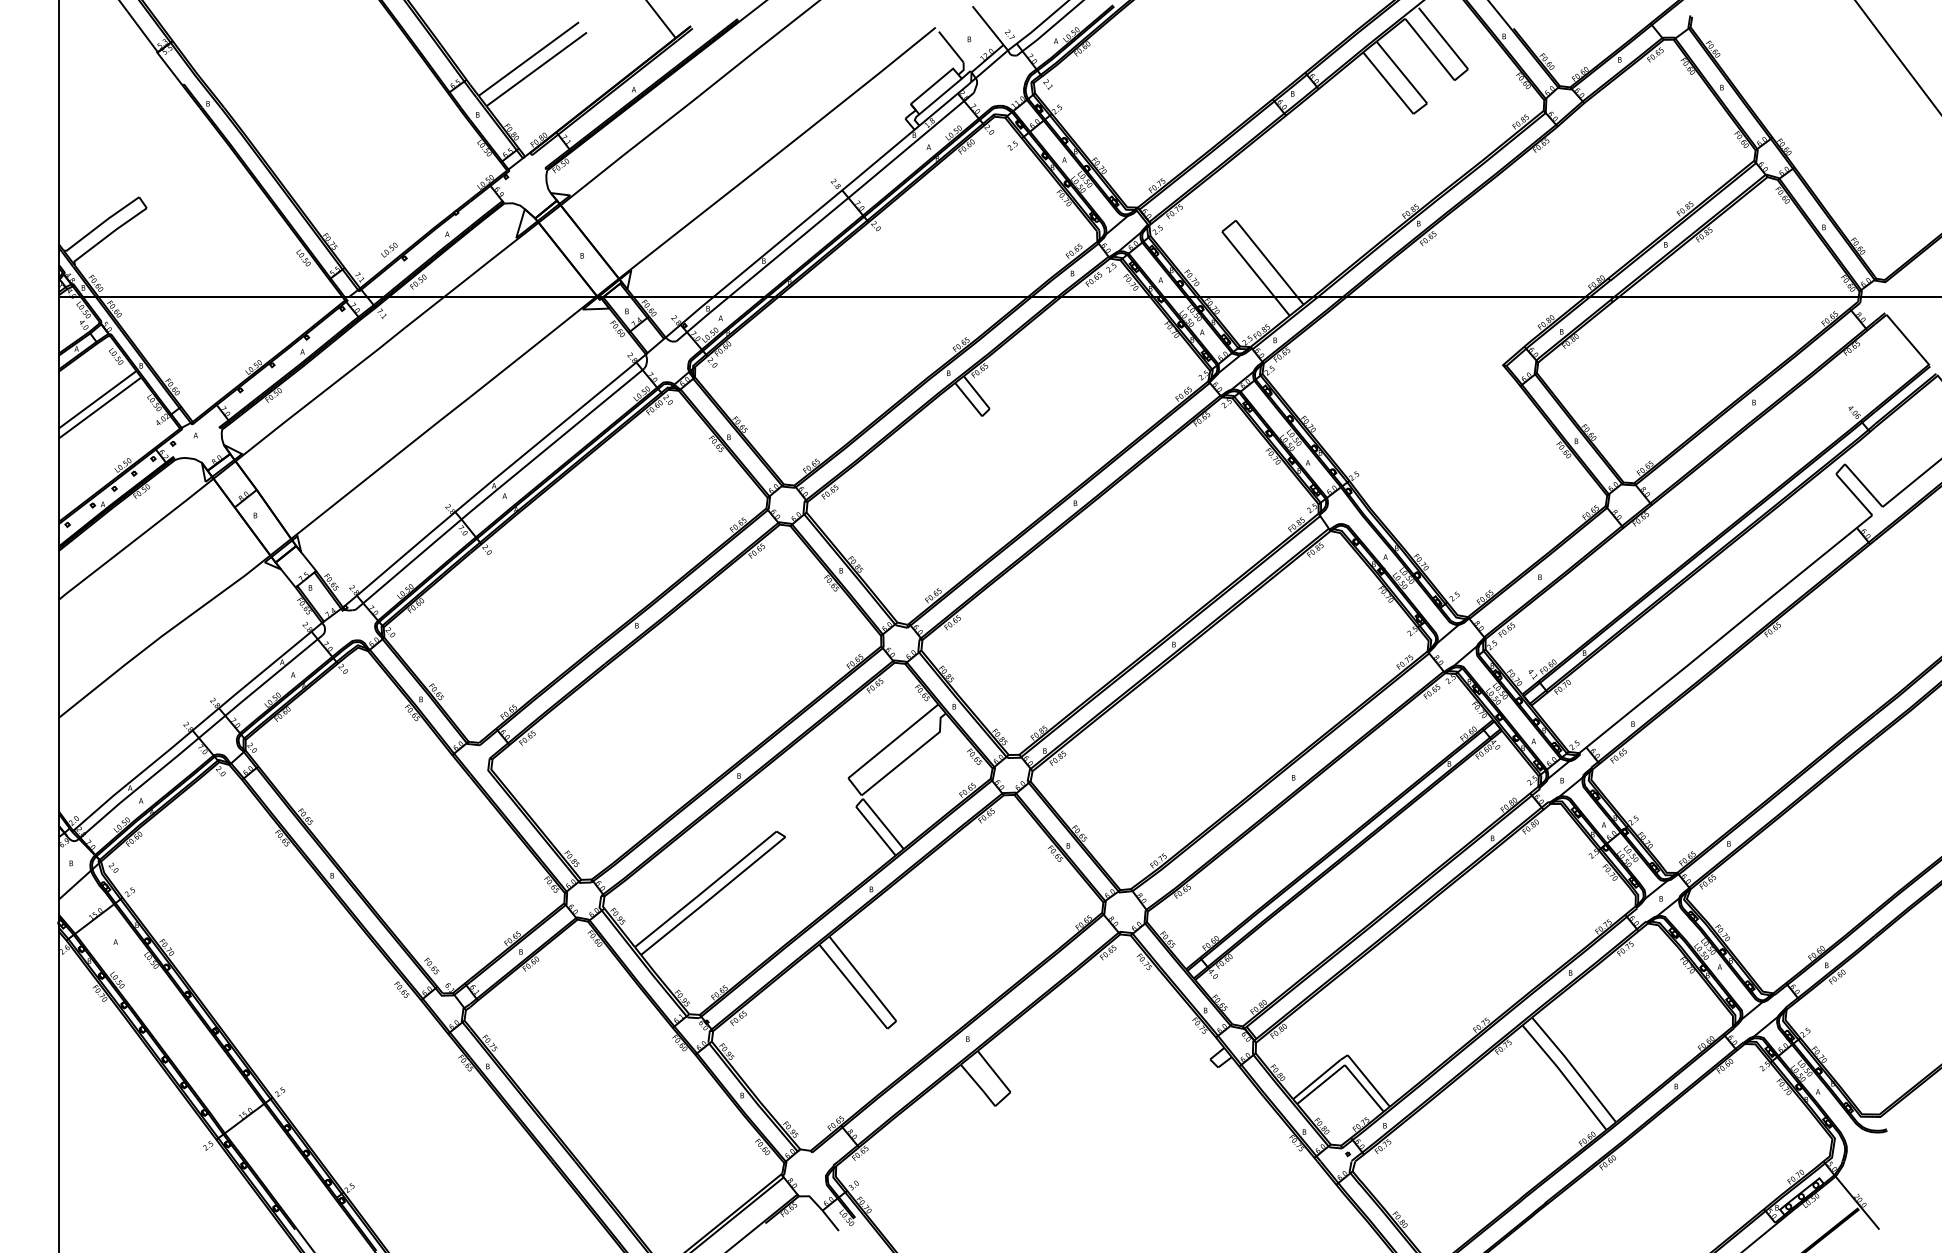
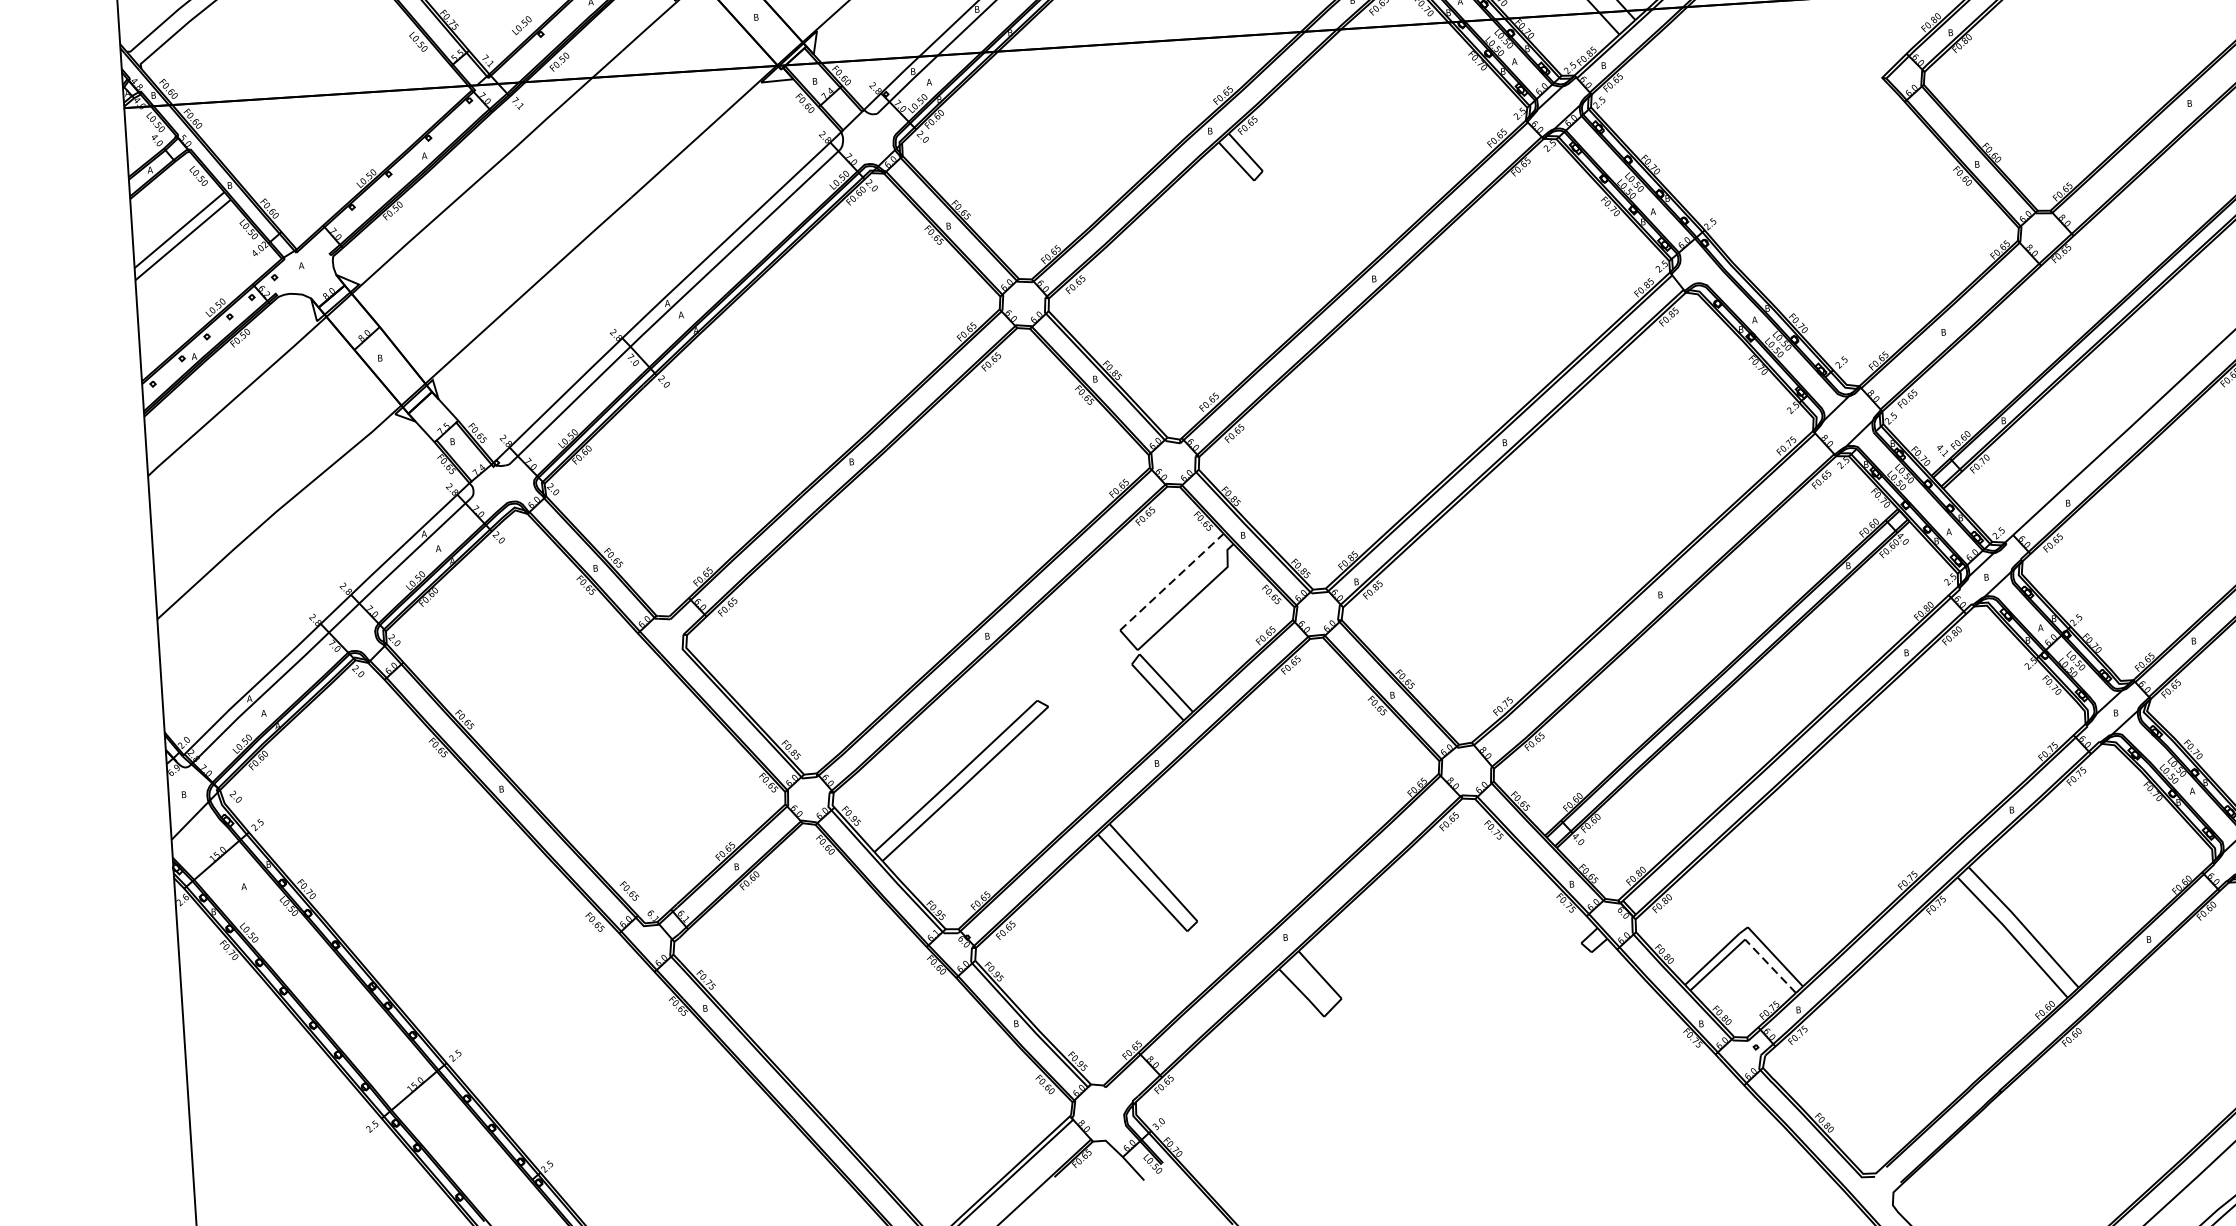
line: (893, 740) -> (1172, 581), solid -> dashed
line: (1363, 1088) -> (1769, 966), solid -> dashed

